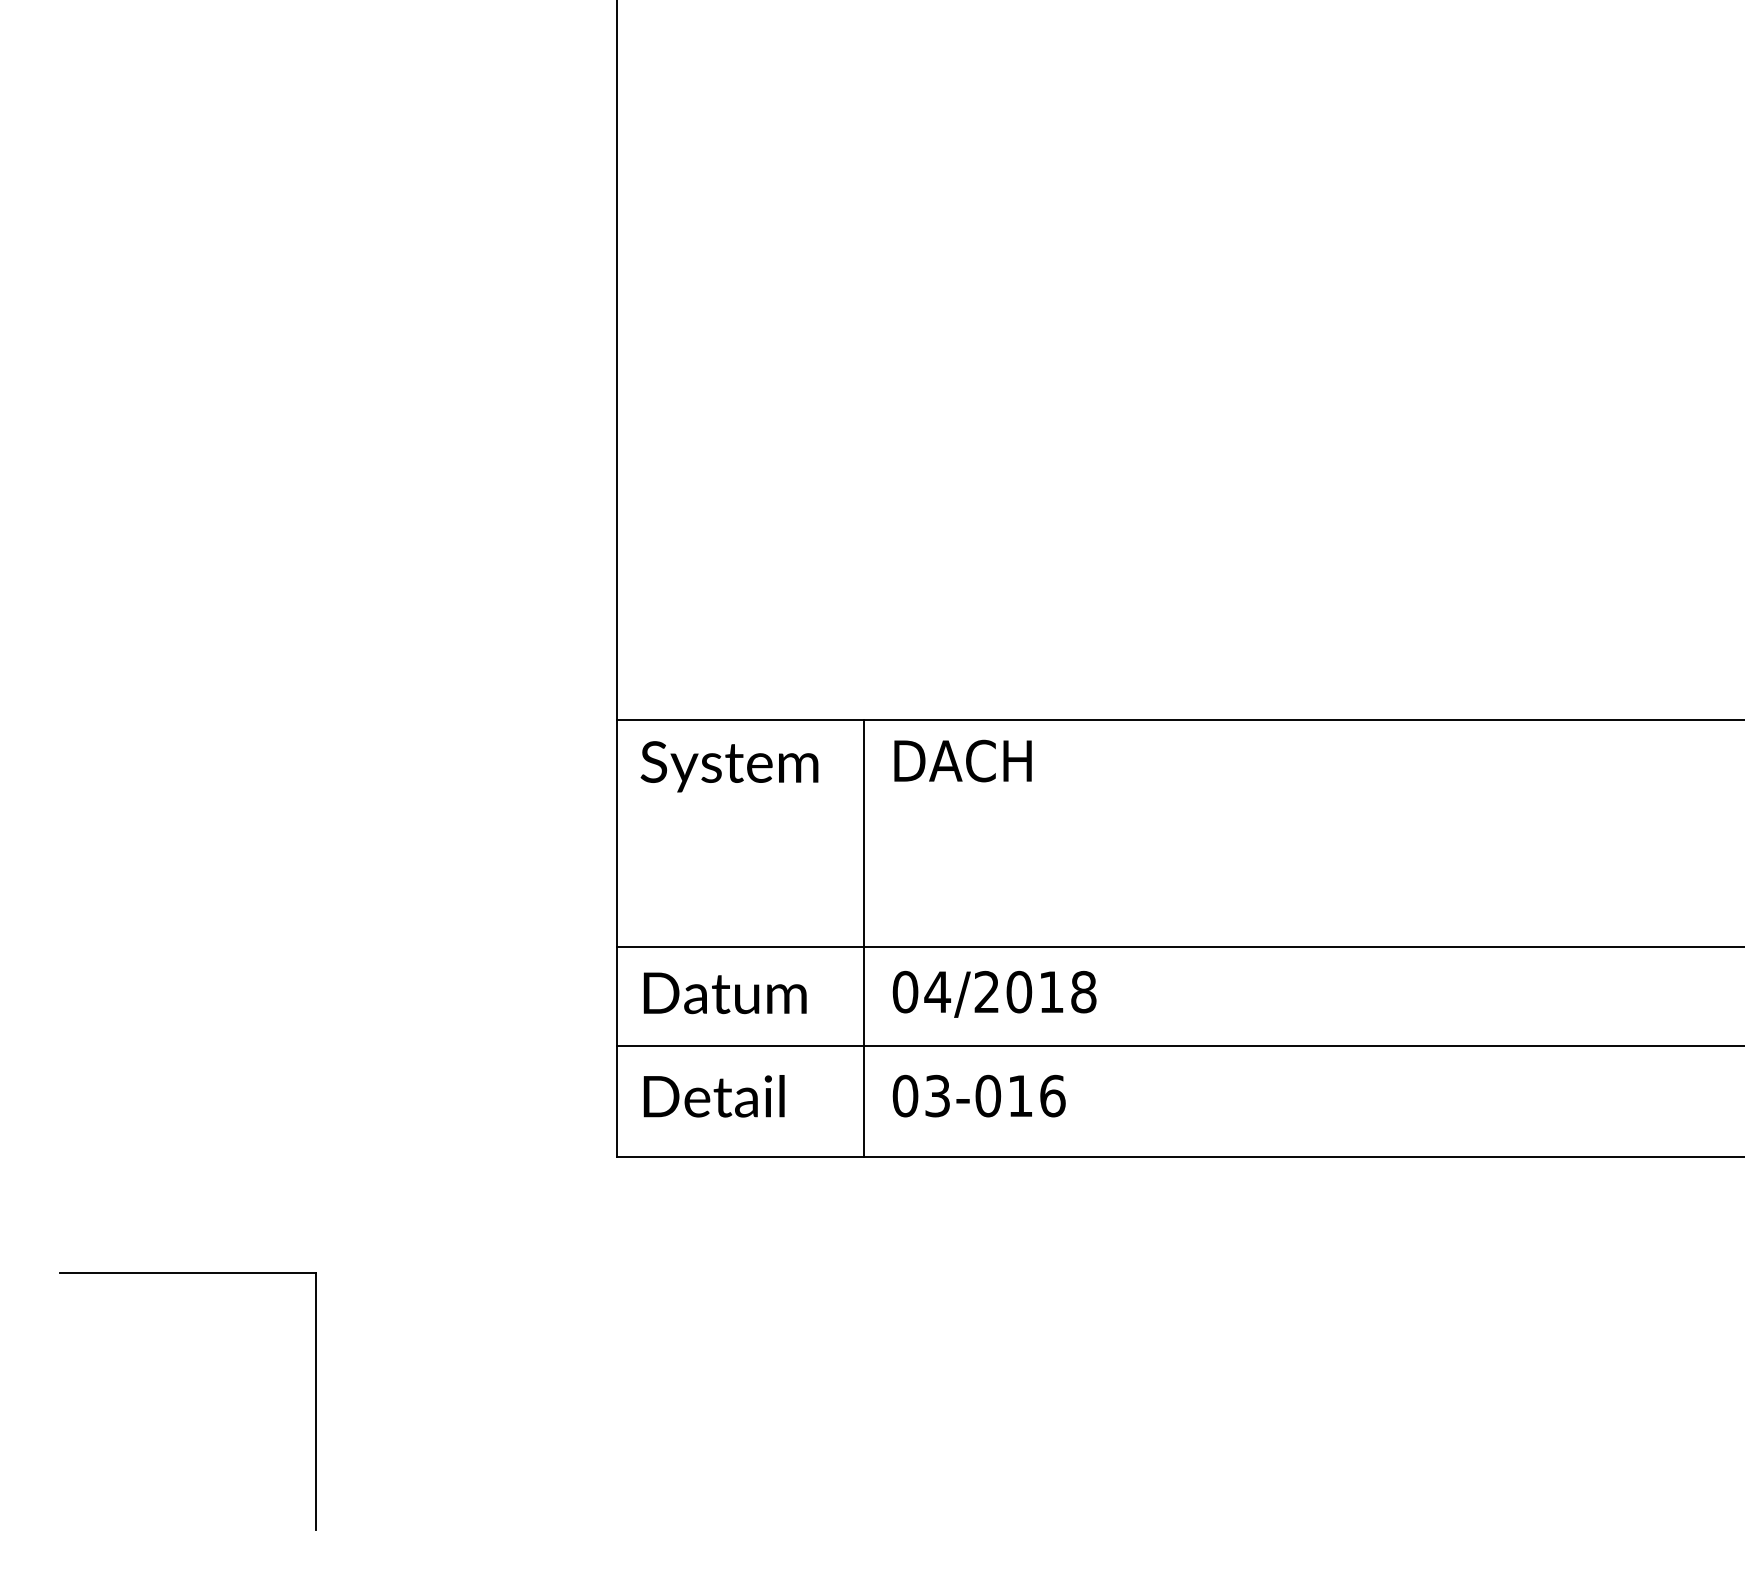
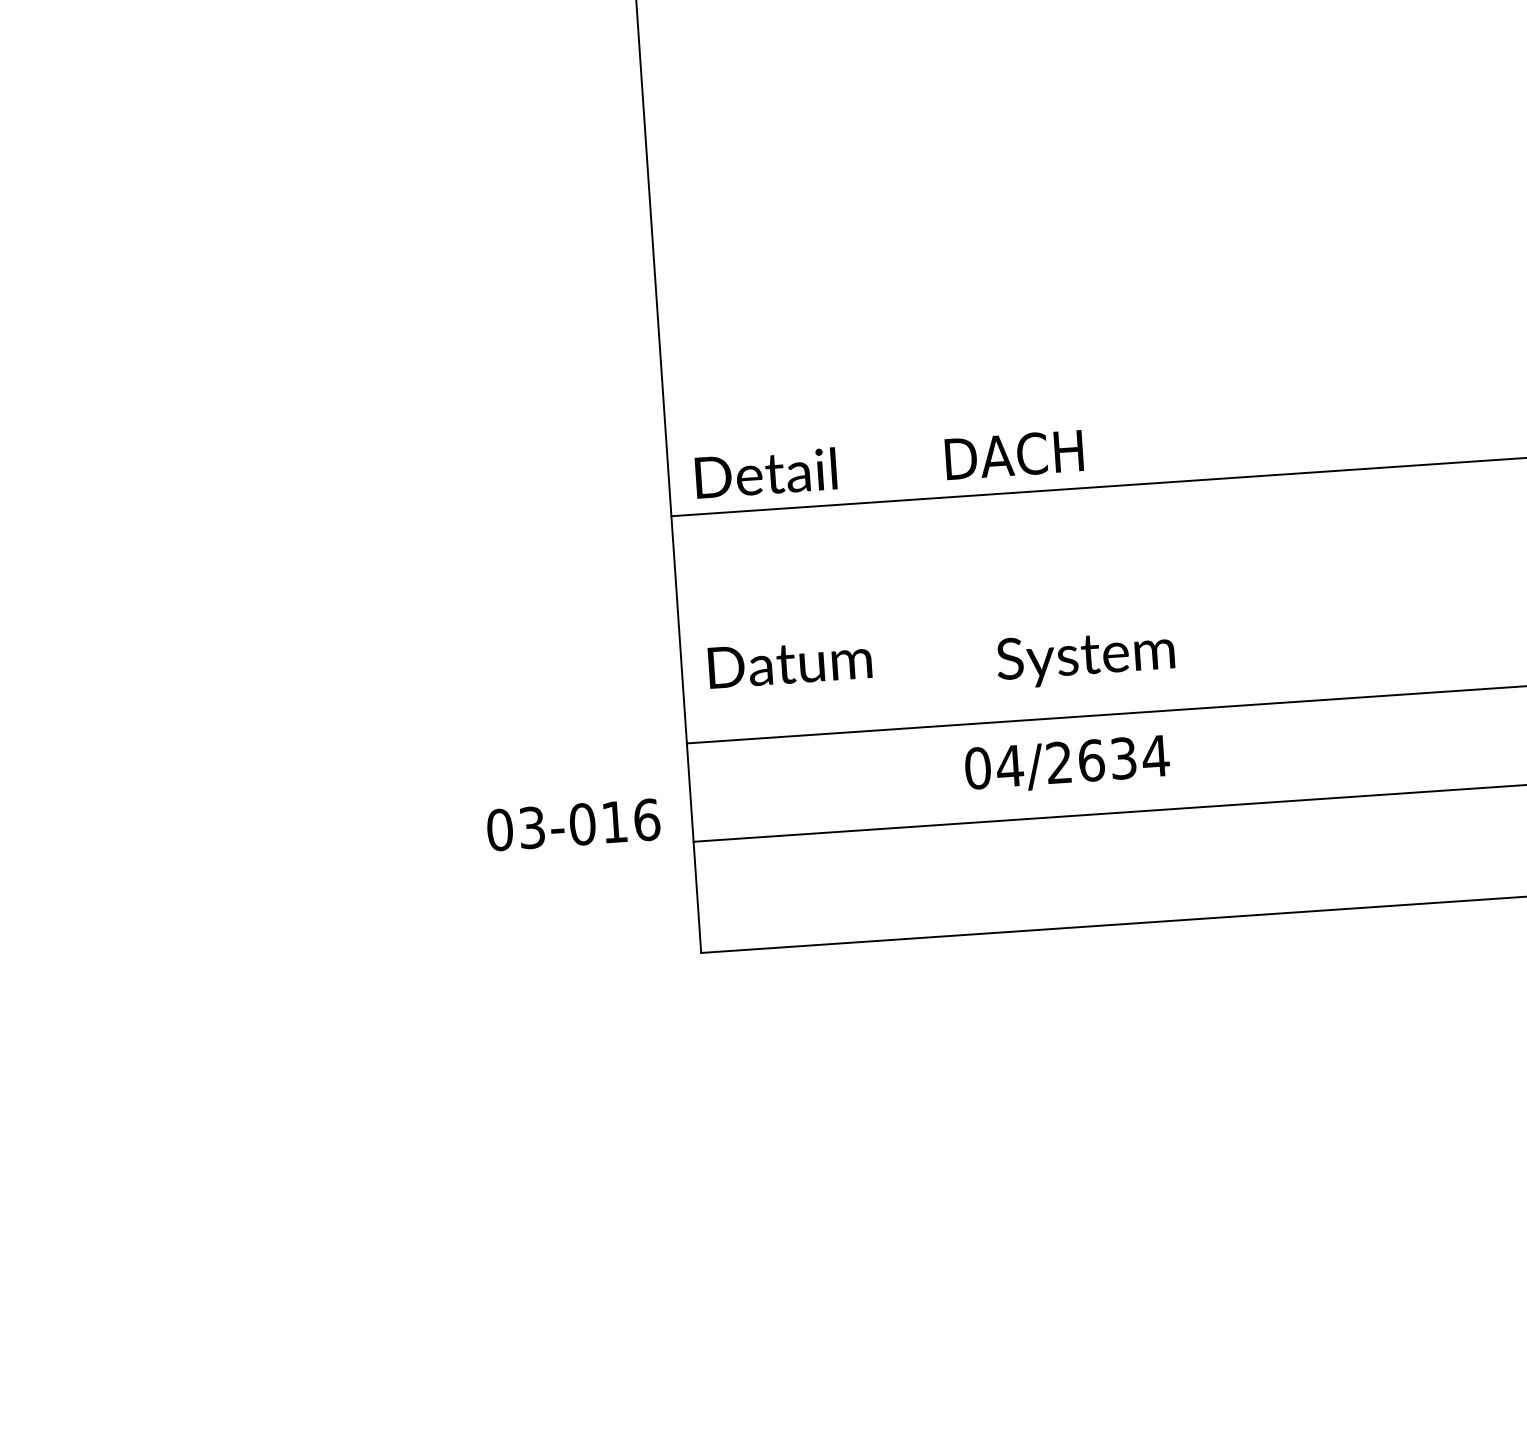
text: (962, 760) -> (1013, 454), moved
text: (729, 766) -> (1085, 658), moved
line: (864, 938) -> (933, 717), removed
text: (1051, 991) -> (1123, 757), 04/2018 -> 04/2634
text: (724, 993) -> (789, 663), moved
text: (978, 1095) -> (572, 824), moved
text: (713, 1096) -> (765, 473), moved
part: (187, 1273) -> (280, 1097), removed

